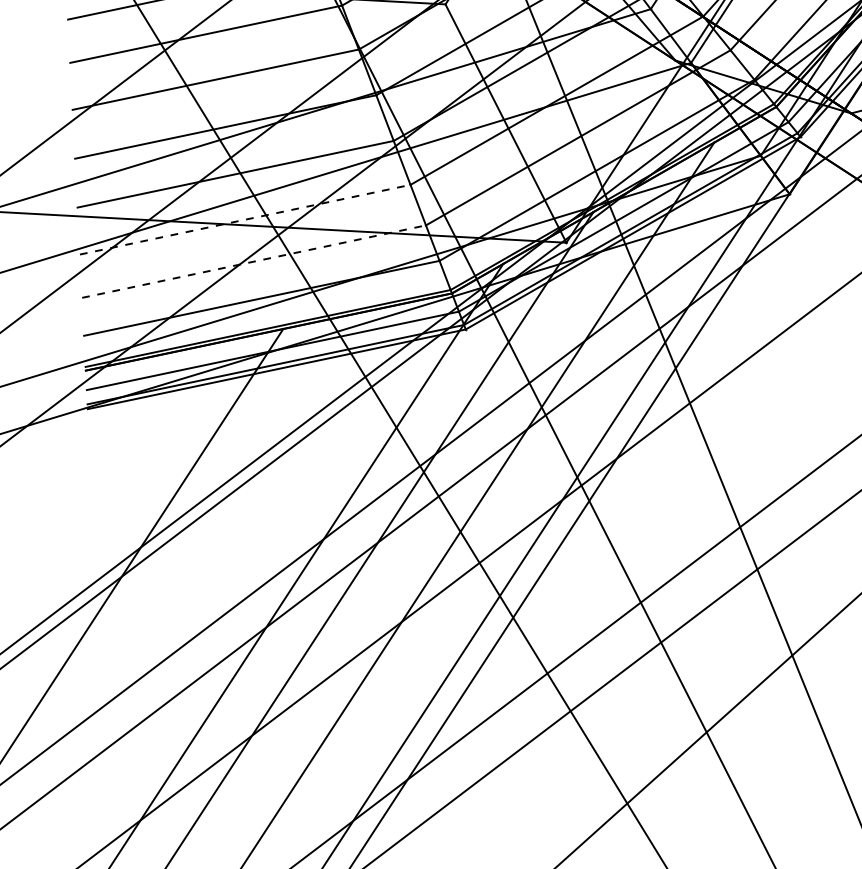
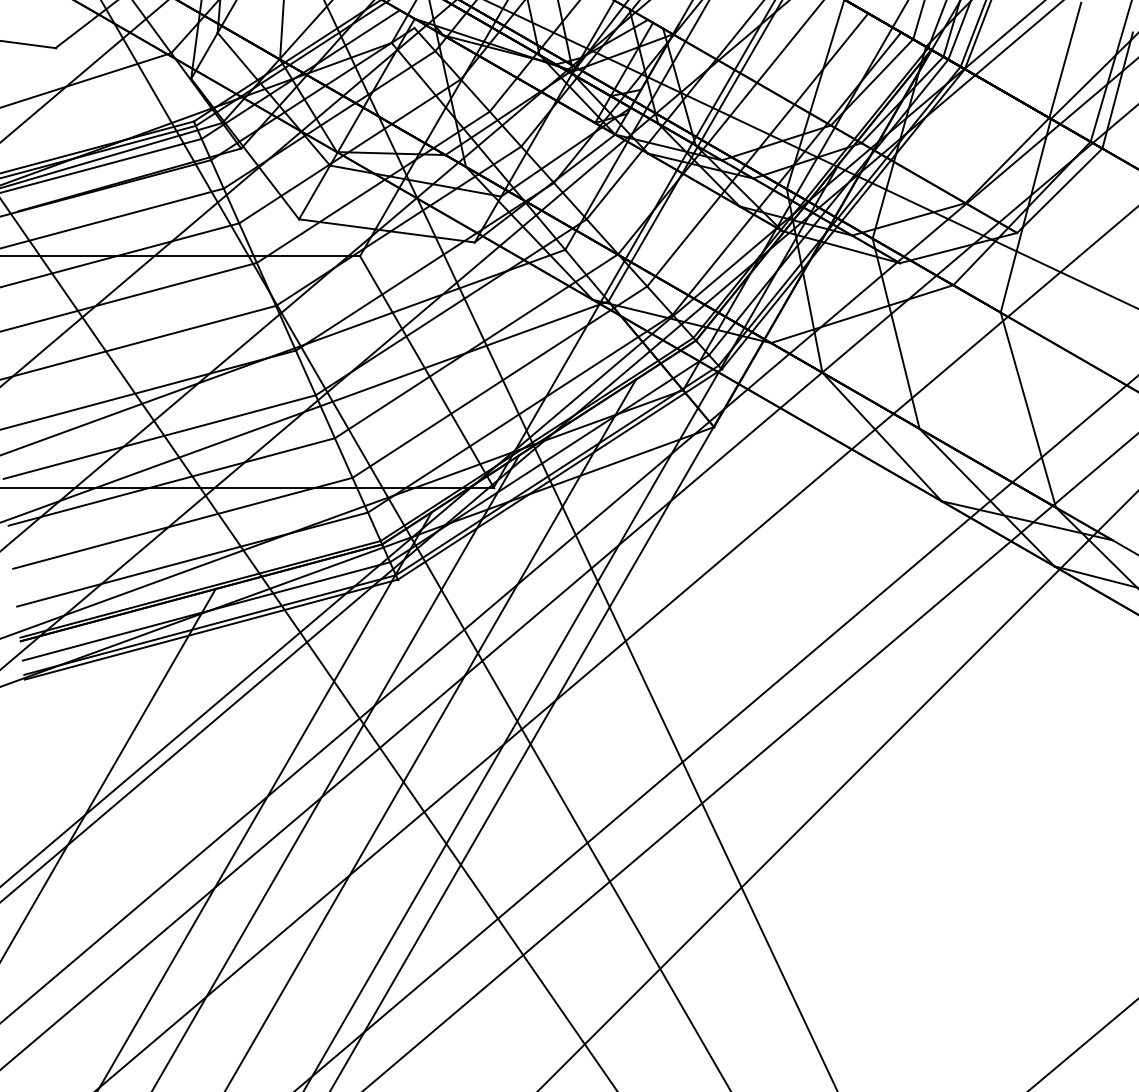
line: (245, 219) -> (171, 481), dashed -> solid
line: (253, 261) -> (182, 523), dashed -> solid

